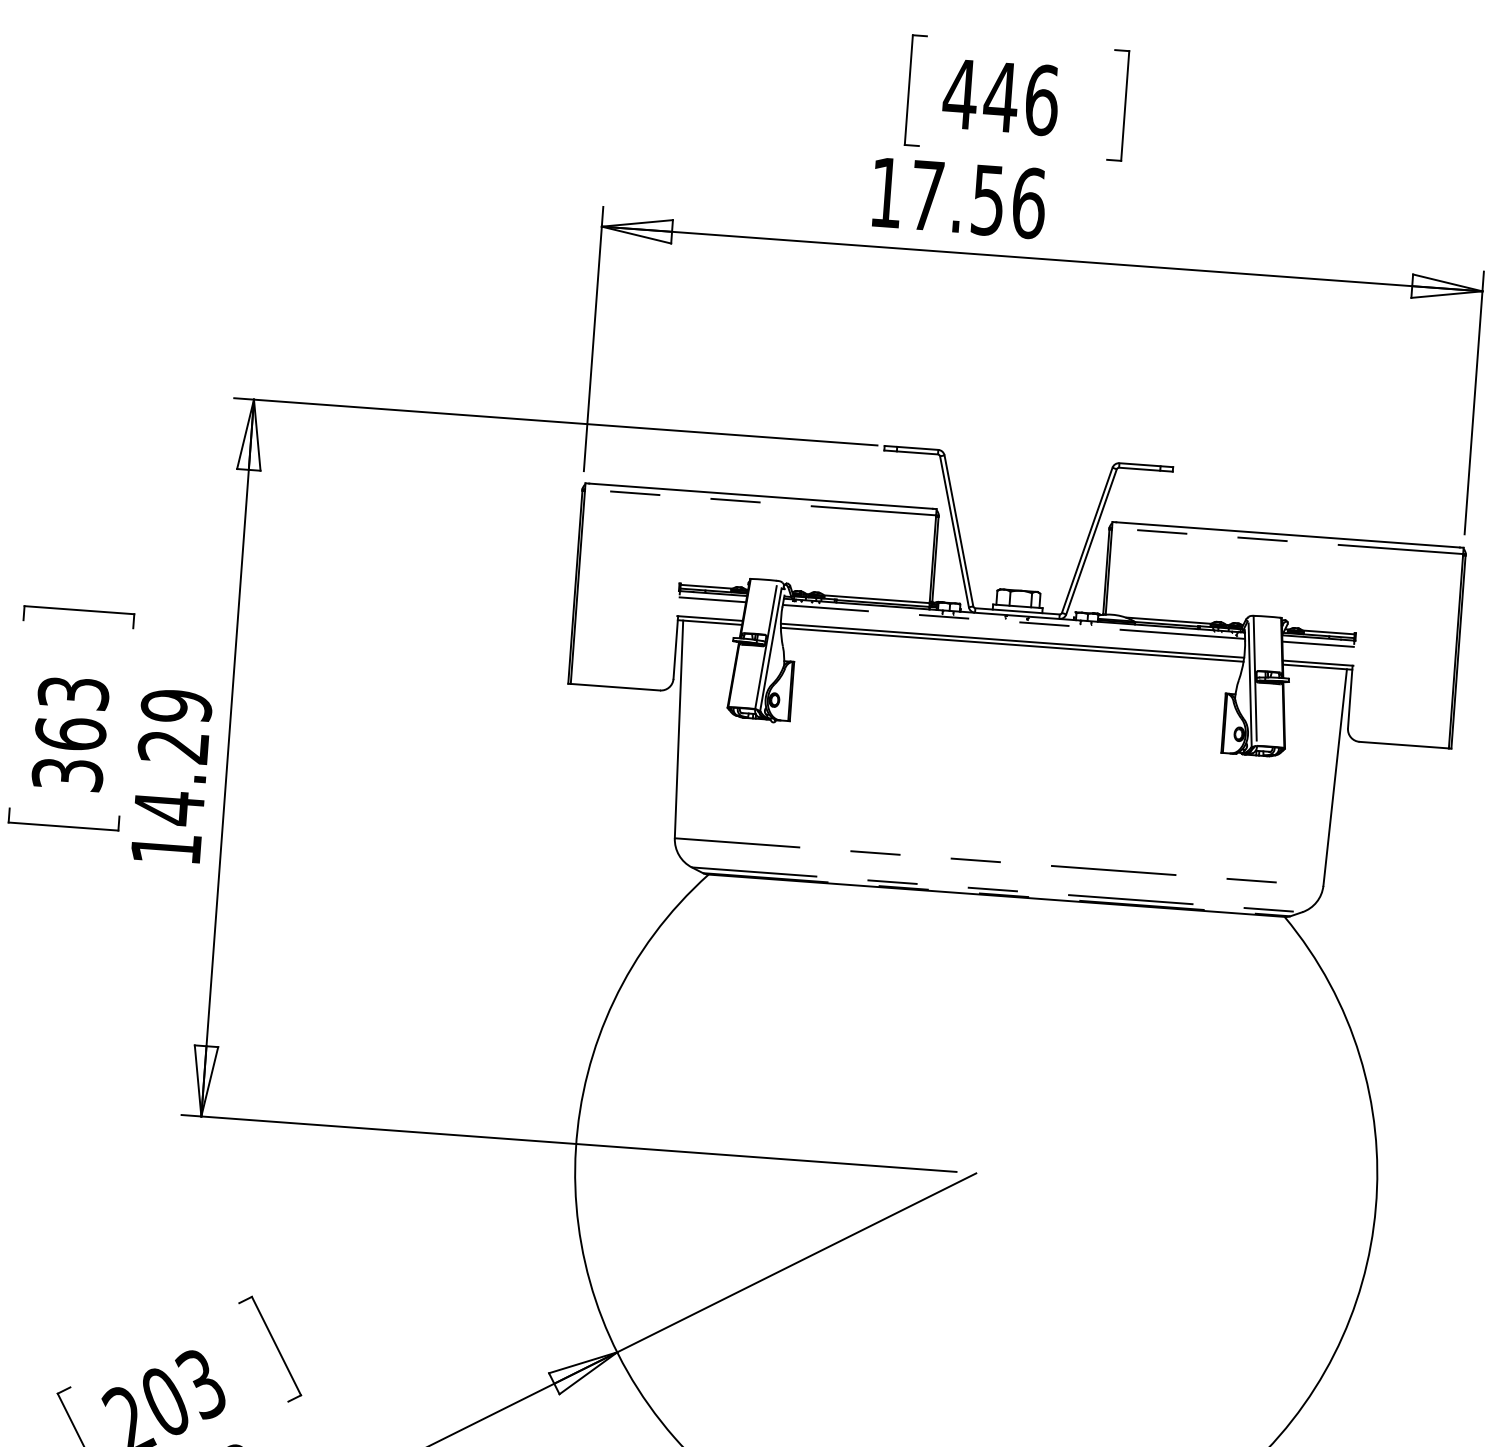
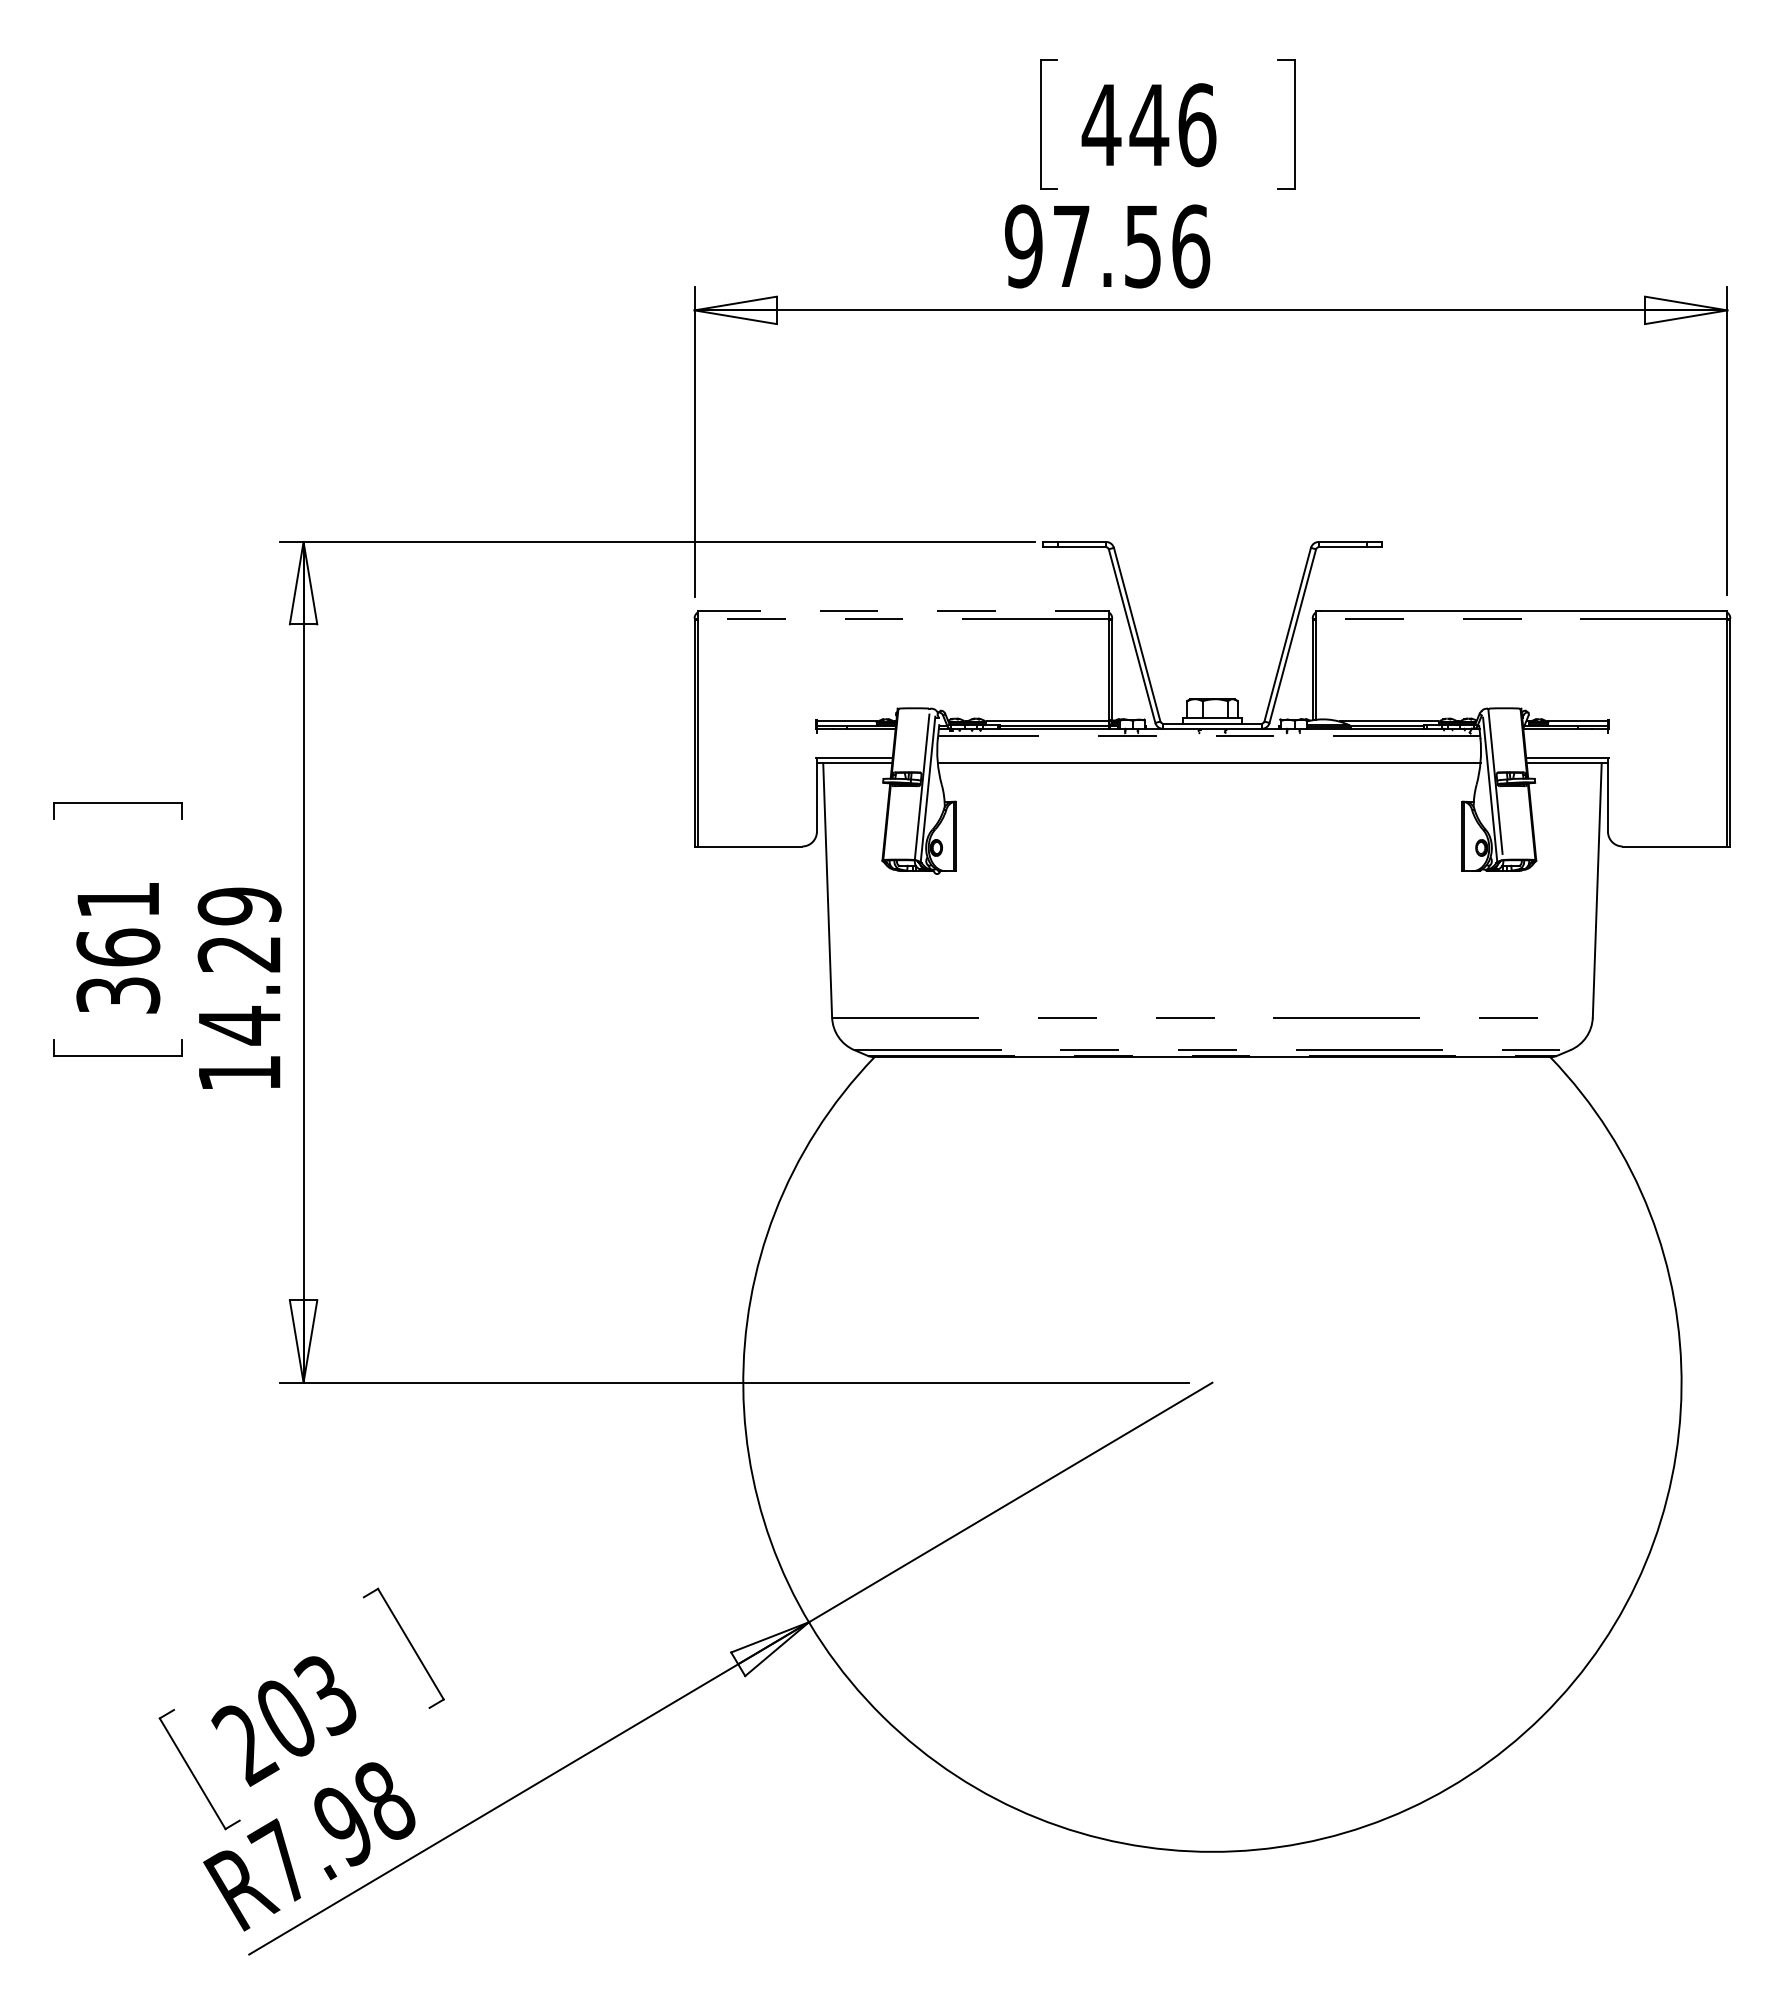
text: (886, 192) -> (1023, 246), 17.56 -> 97.56
line: (761, 496) -> (903, 611), solid -> dashed
line: (711, 599) -> (854, 736), removed
line: (1011, 640) -> (1208, 758), removed
line: (1318, 644) -> (1566, 736), removed
text: (73, 693) -> (118, 900), 363 -> 361

